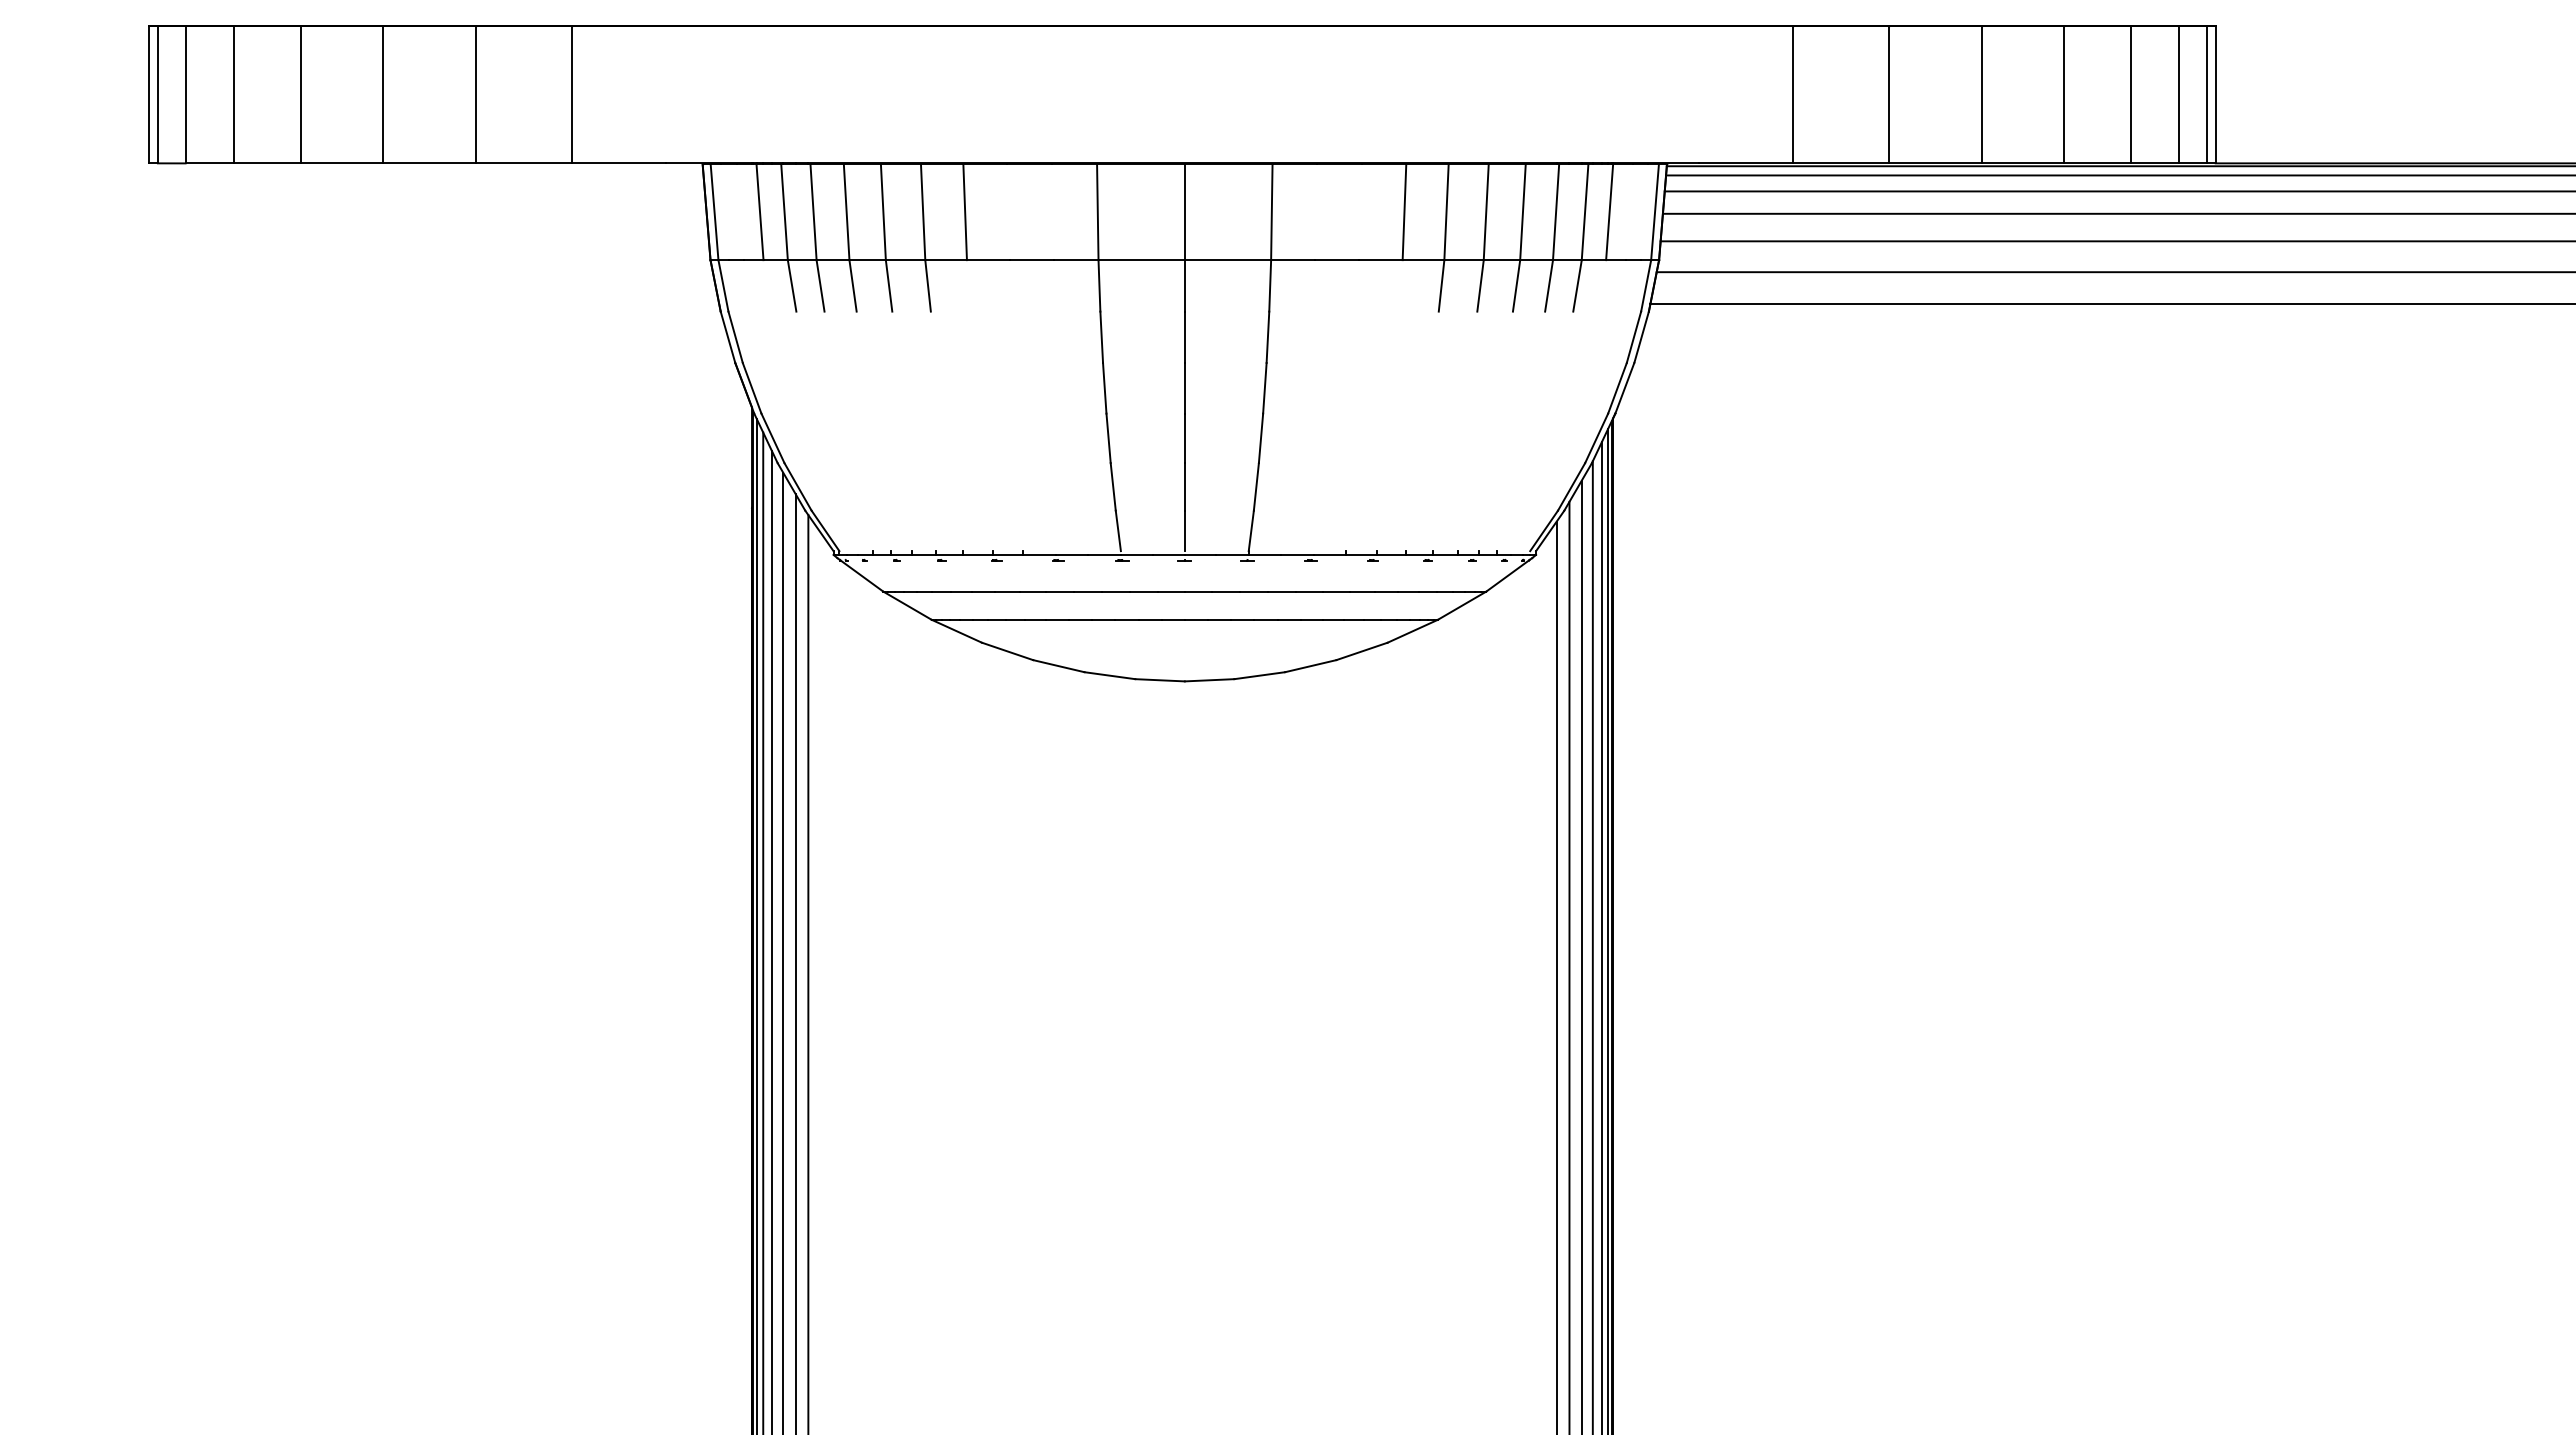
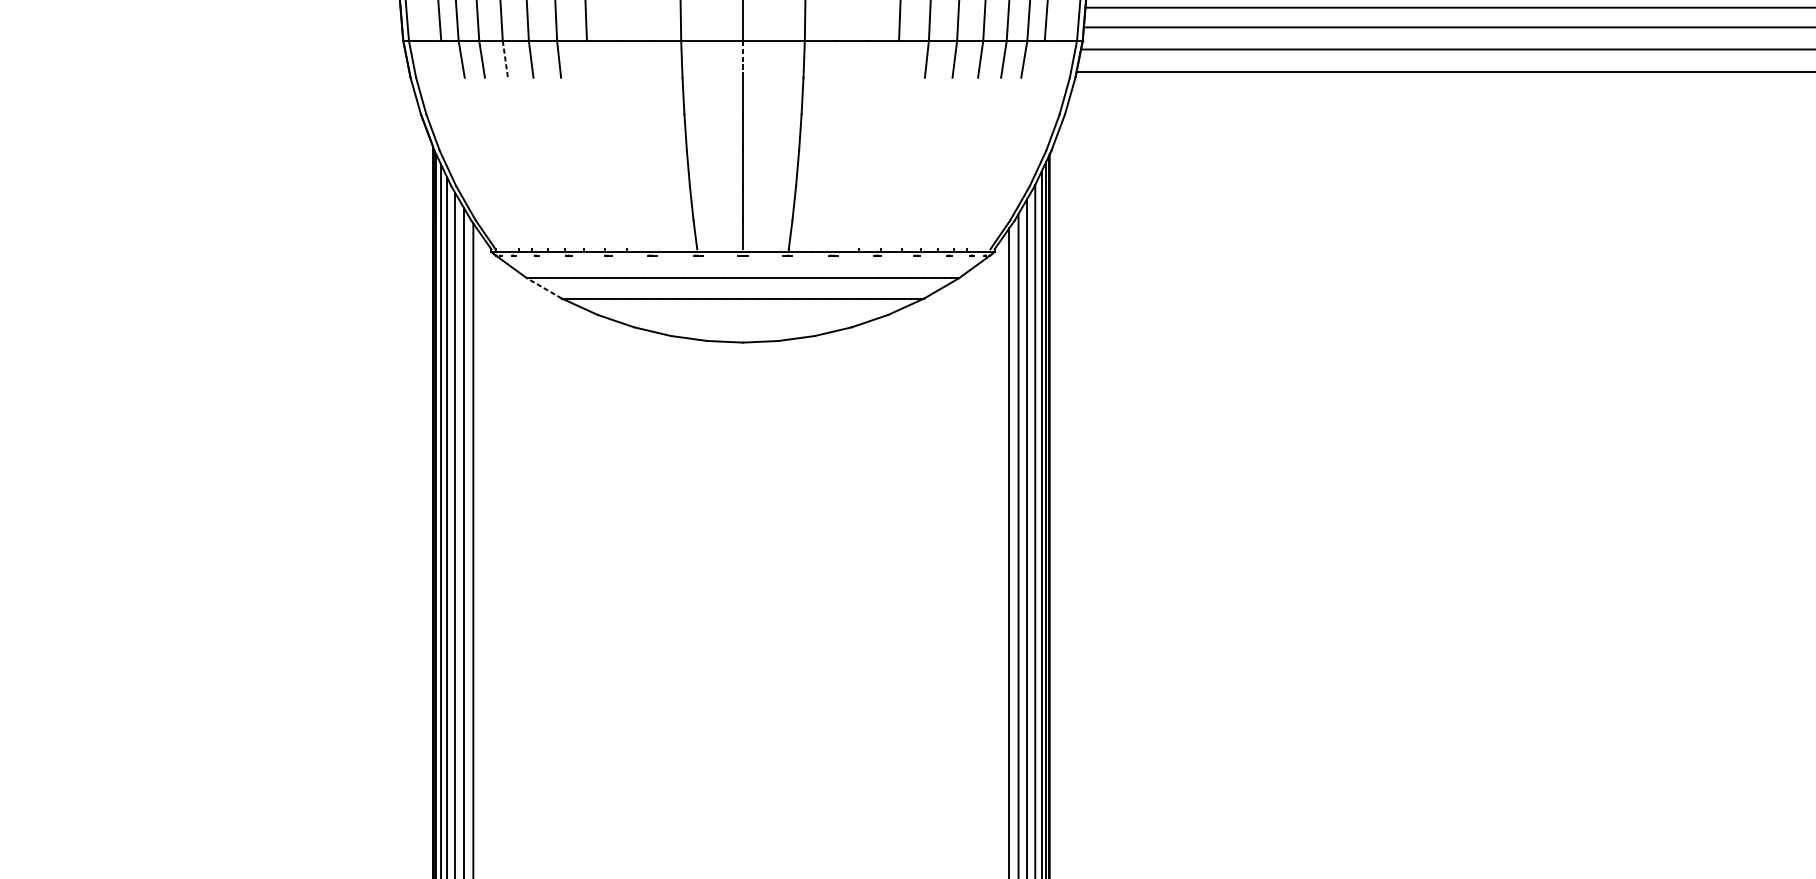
line: (853, 285) -> (505, 59), solid -> dashed
line: (1184, 285) -> (742, 59), solid -> dashed
line: (907, 605) -> (544, 288), solid -> dashed

